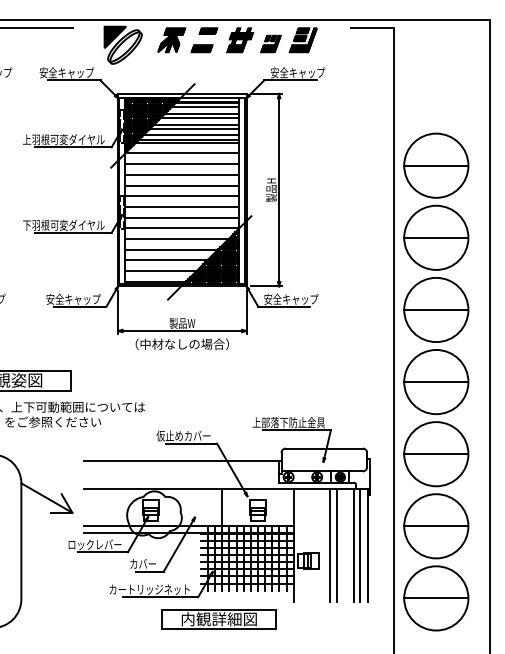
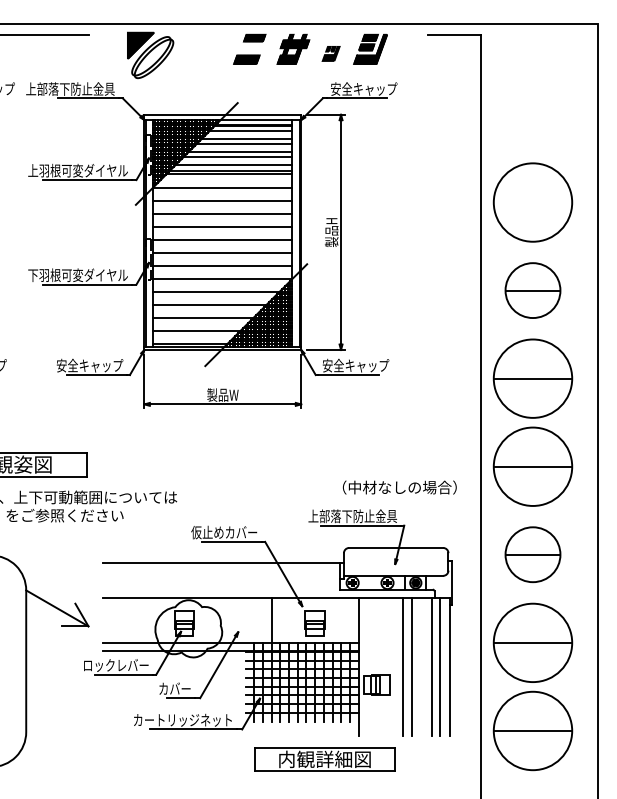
part: (171, 39) -> (209, 48), removed
part: (271, 43) -> (331, 53), size x0.7
text: (57, 72) -> (70, 88), 安全キャップ -> 上部落下防止金具
line: (435, 165) -> (532, 202), removed
part: (435, 237) -> (532, 290), size x0.7
text: (182, 344) -> (399, 487), moved
part: (435, 453) -> (532, 554), size x0.7
part: (218, 619) -> (324, 759), moved

